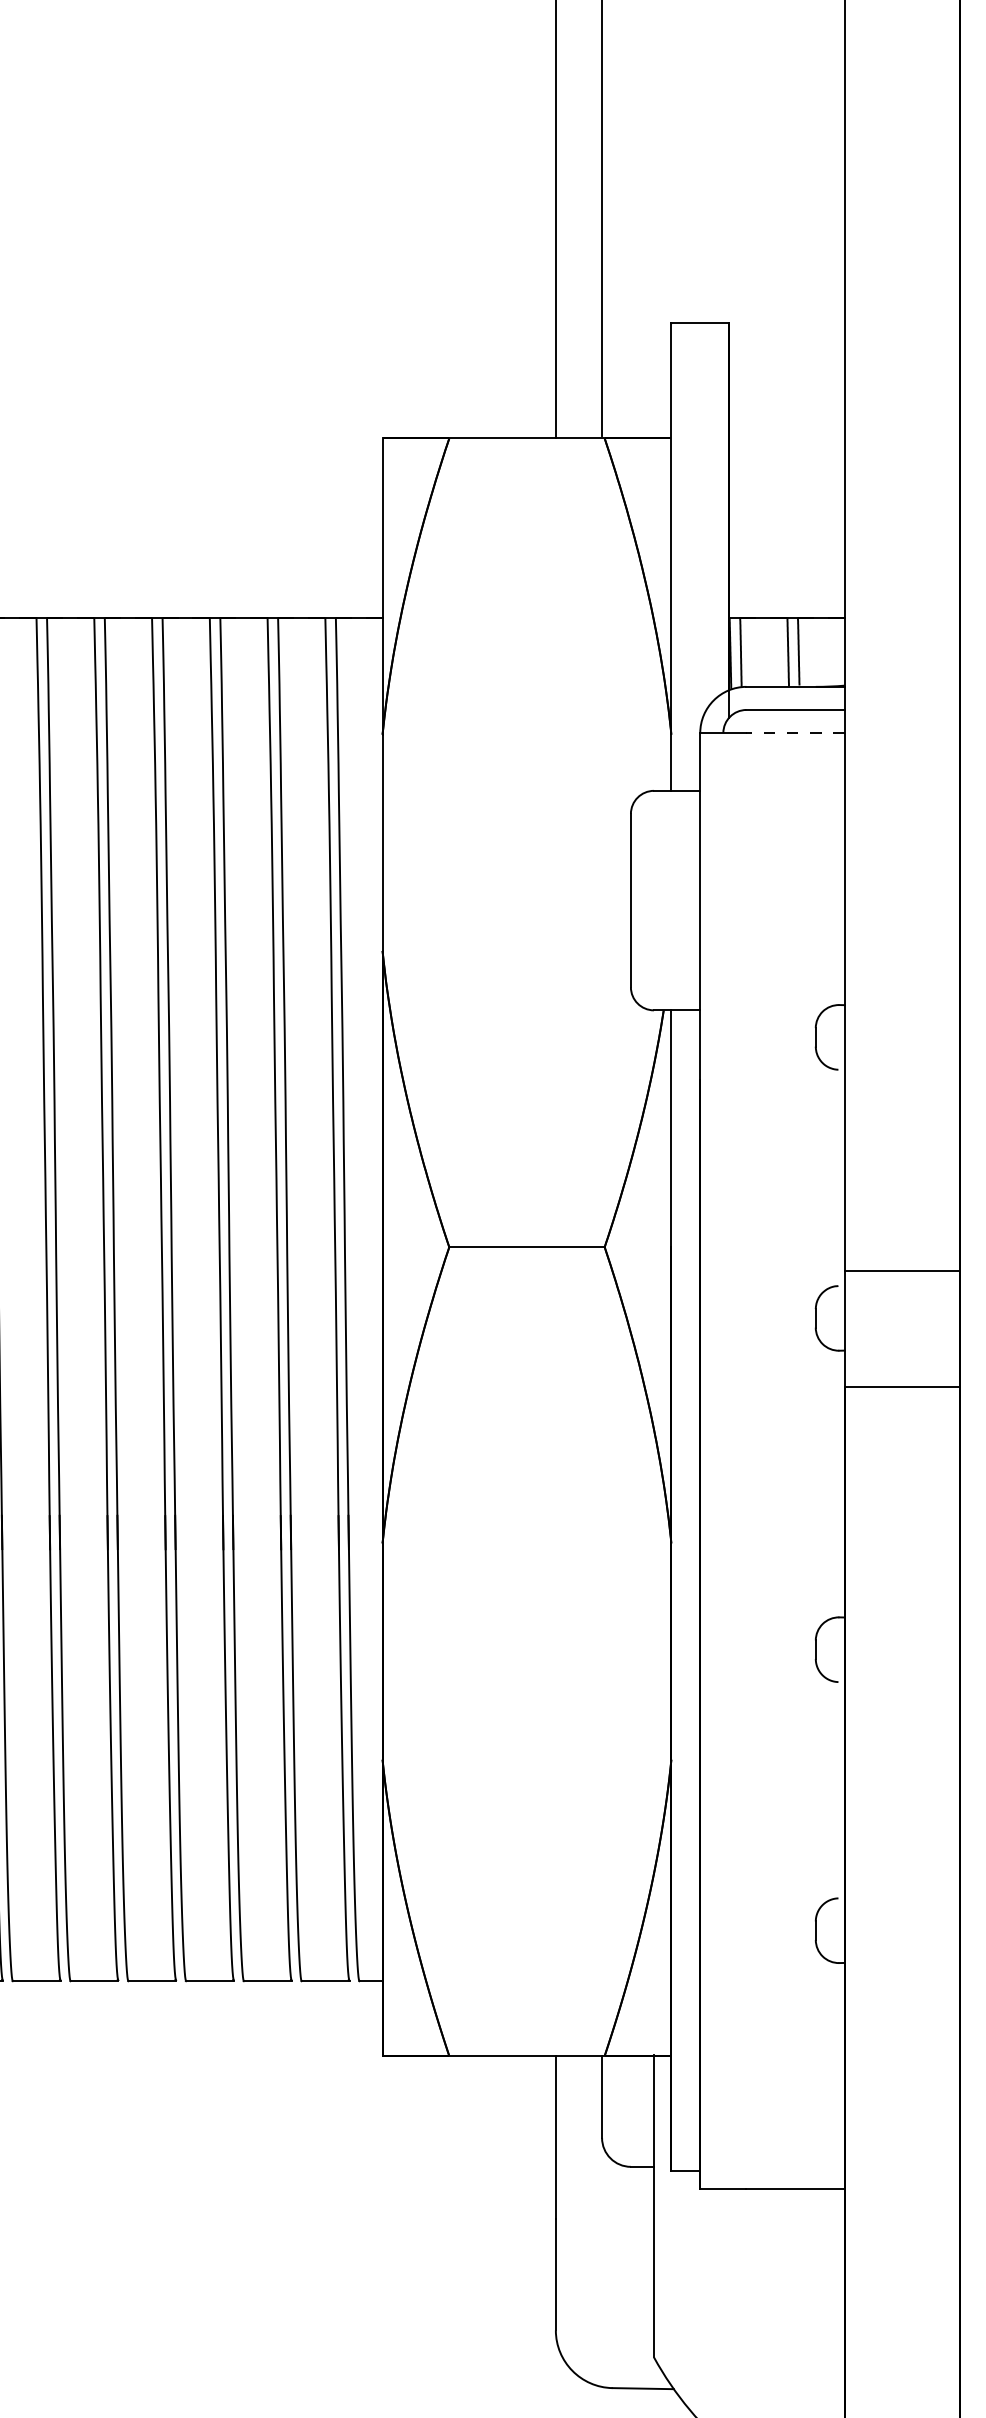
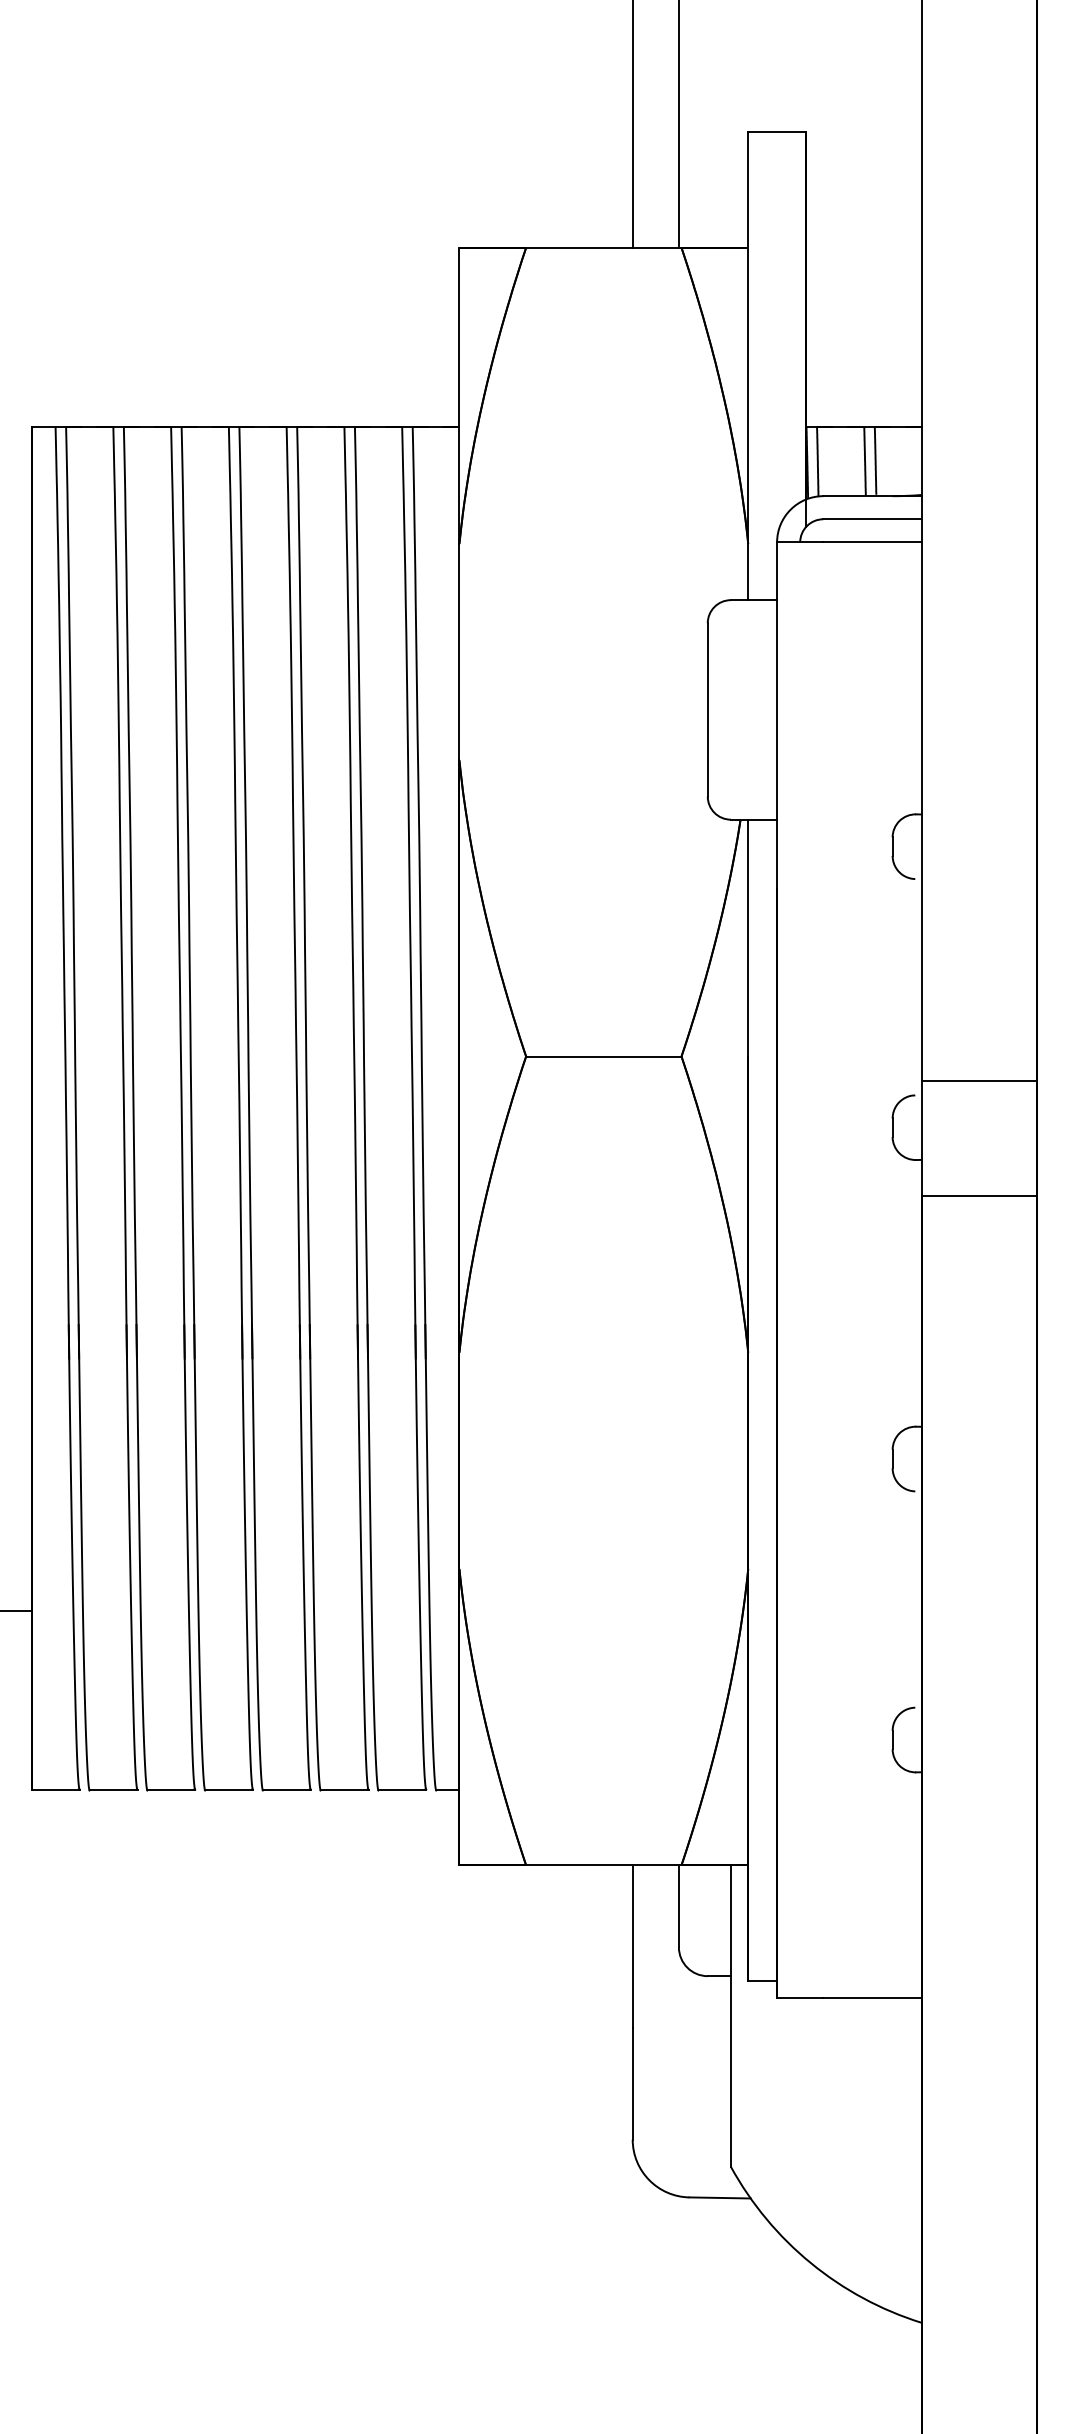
line: (794, 733) -> (871, 542), dashed -> solid

